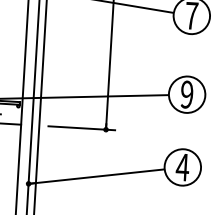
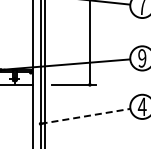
line: (96, 176) -> (85, 116), solid -> dashed

